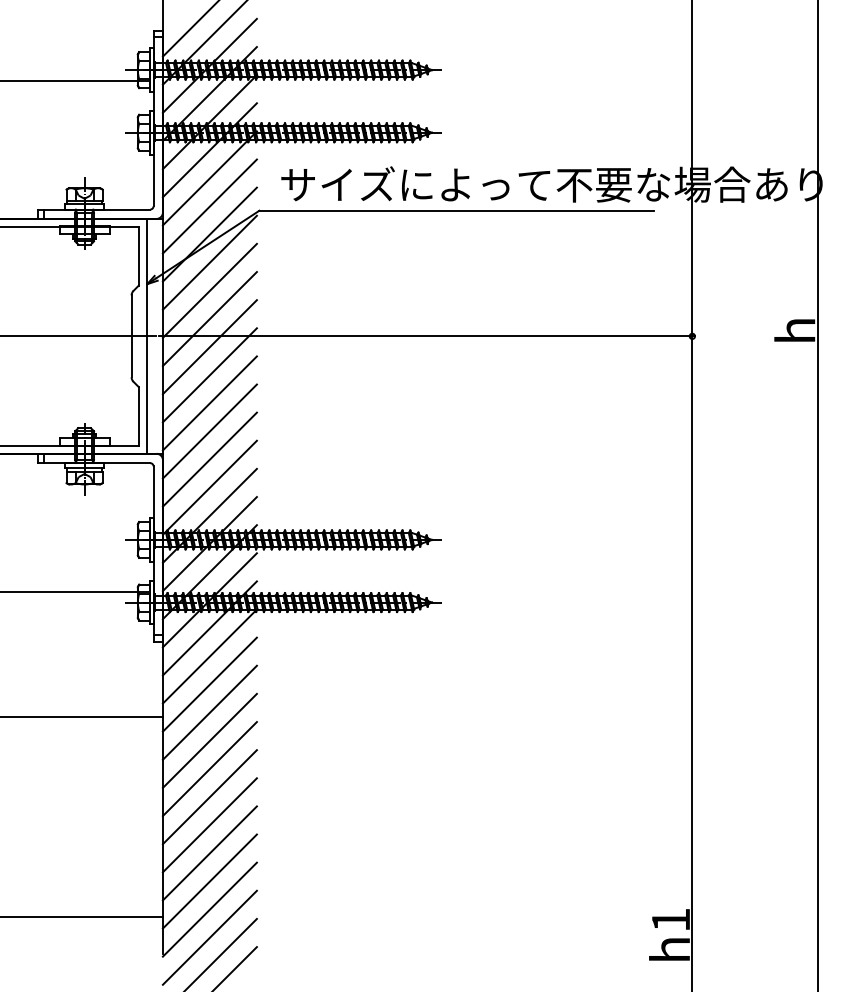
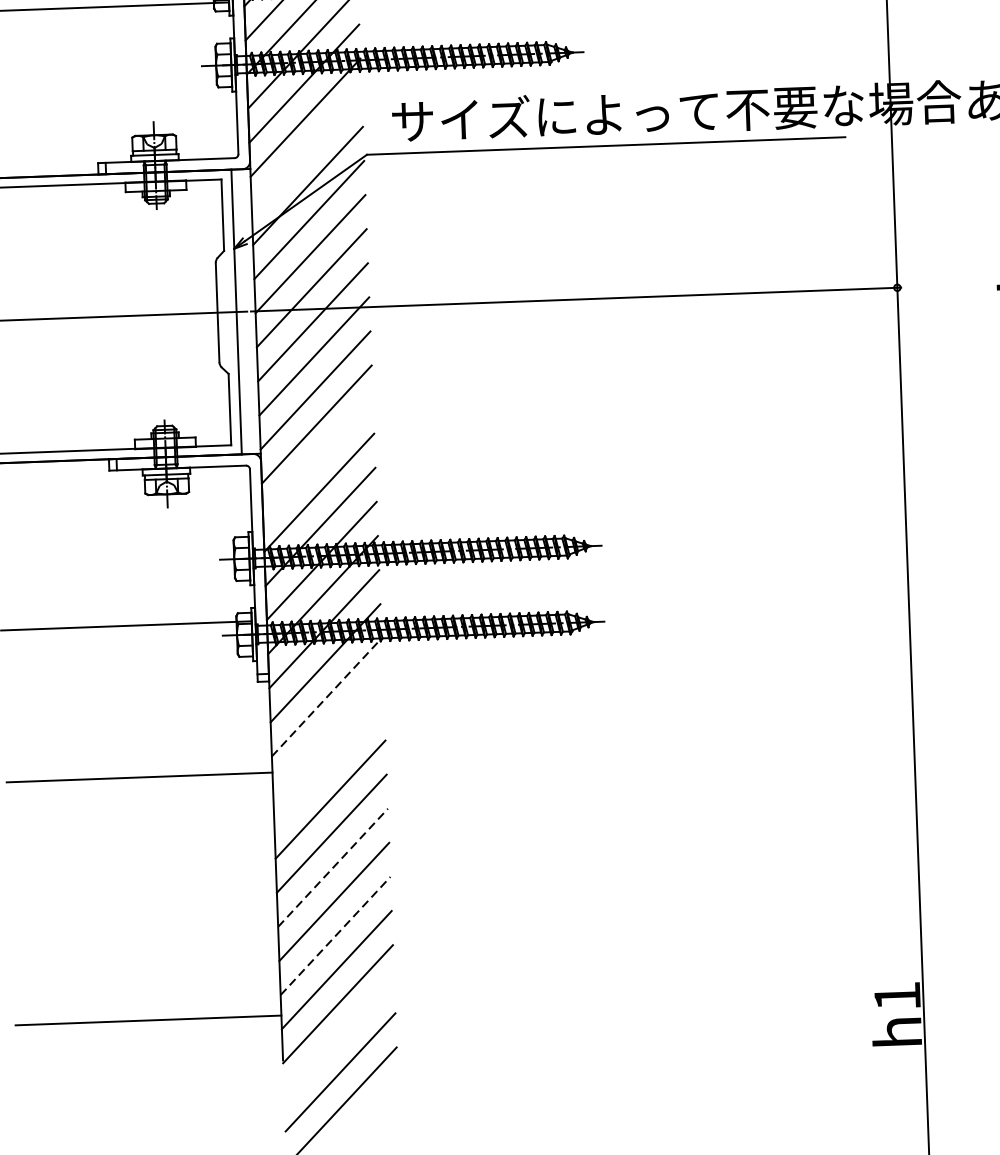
line: (209, 206) -> (306, 151), removed
line: (209, 459) -> (317, 458), removed
line: (210, 656) -> (327, 697), solid -> dashed
line: (209, 684) -> (327, 731), removed
line: (209, 712) -> (328, 765), removed
line: (210, 796) -> (333, 866), solid -> dashed
line: (210, 853) -> (336, 936), solid -> dashed
line: (209, 937) -> (338, 1037), removed

